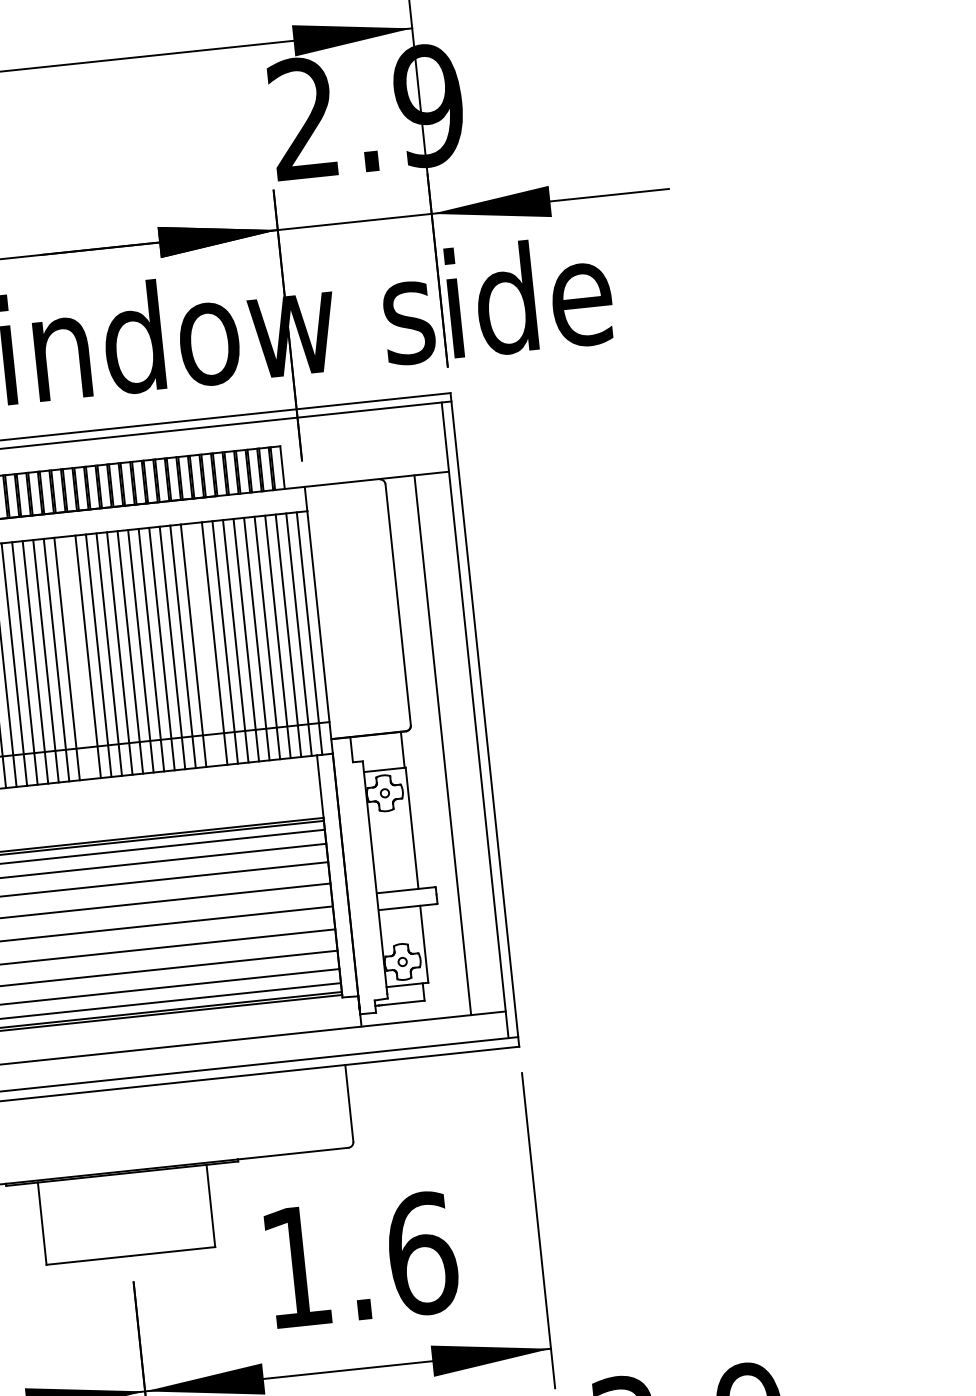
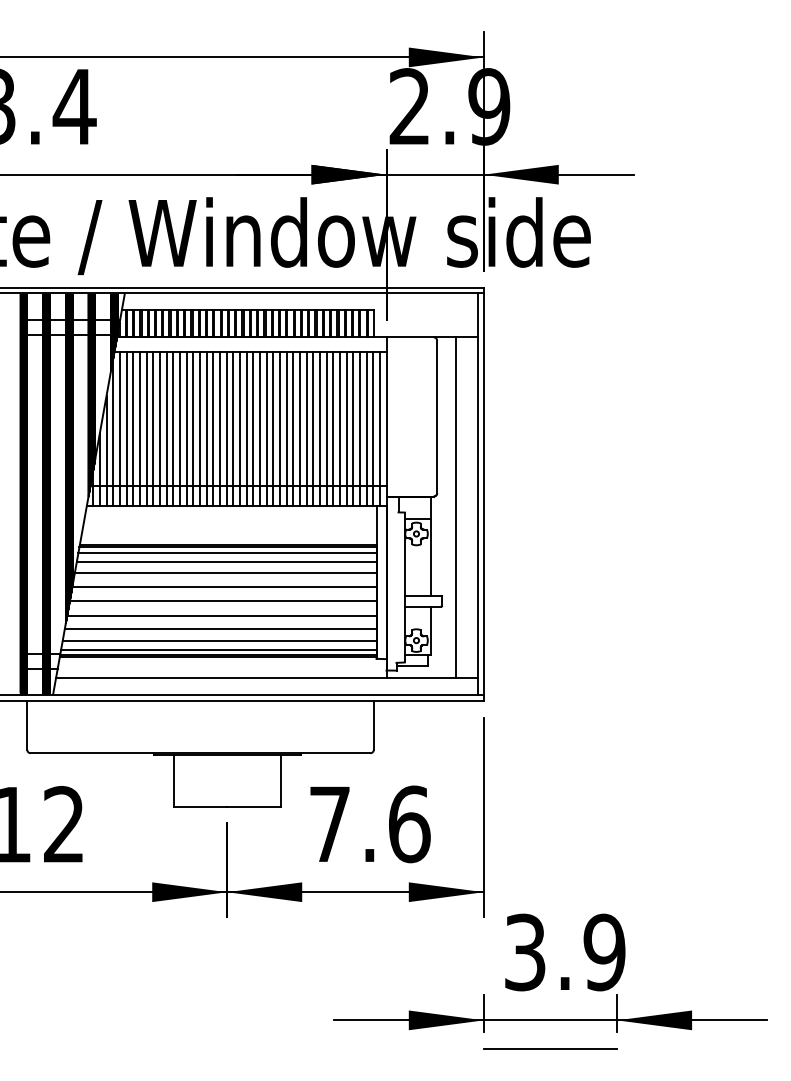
line: (204, 643) -> (313, 428), added
line: (77, 656) -> (233, 428), added
text: (295, 1265) -> (329, 823), 1.6 -> 7.6

